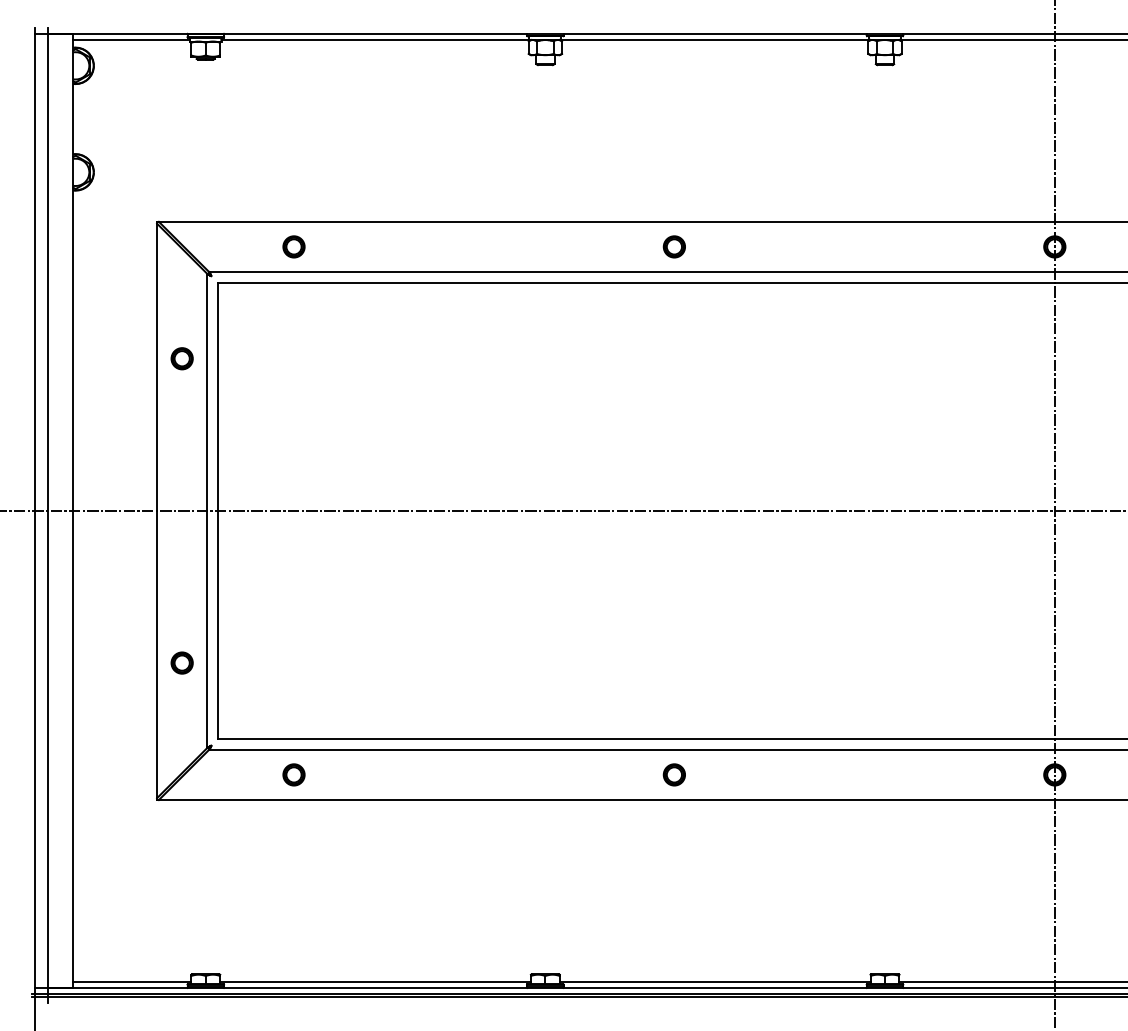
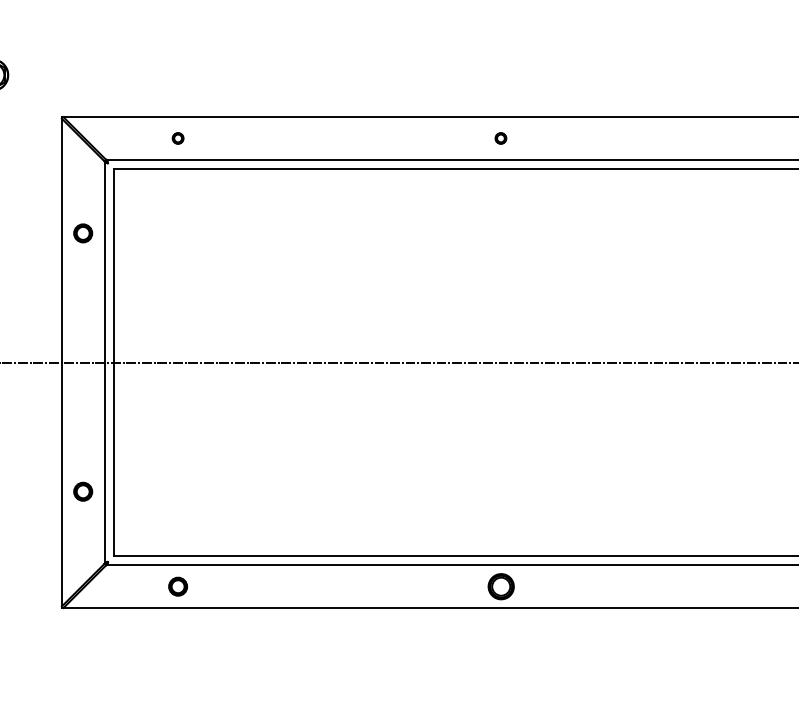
part: (293, 246) -> (177, 138), size x0.6
part: (673, 246) -> (500, 138), size x0.6
part: (673, 774) -> (500, 586), size x1.4

